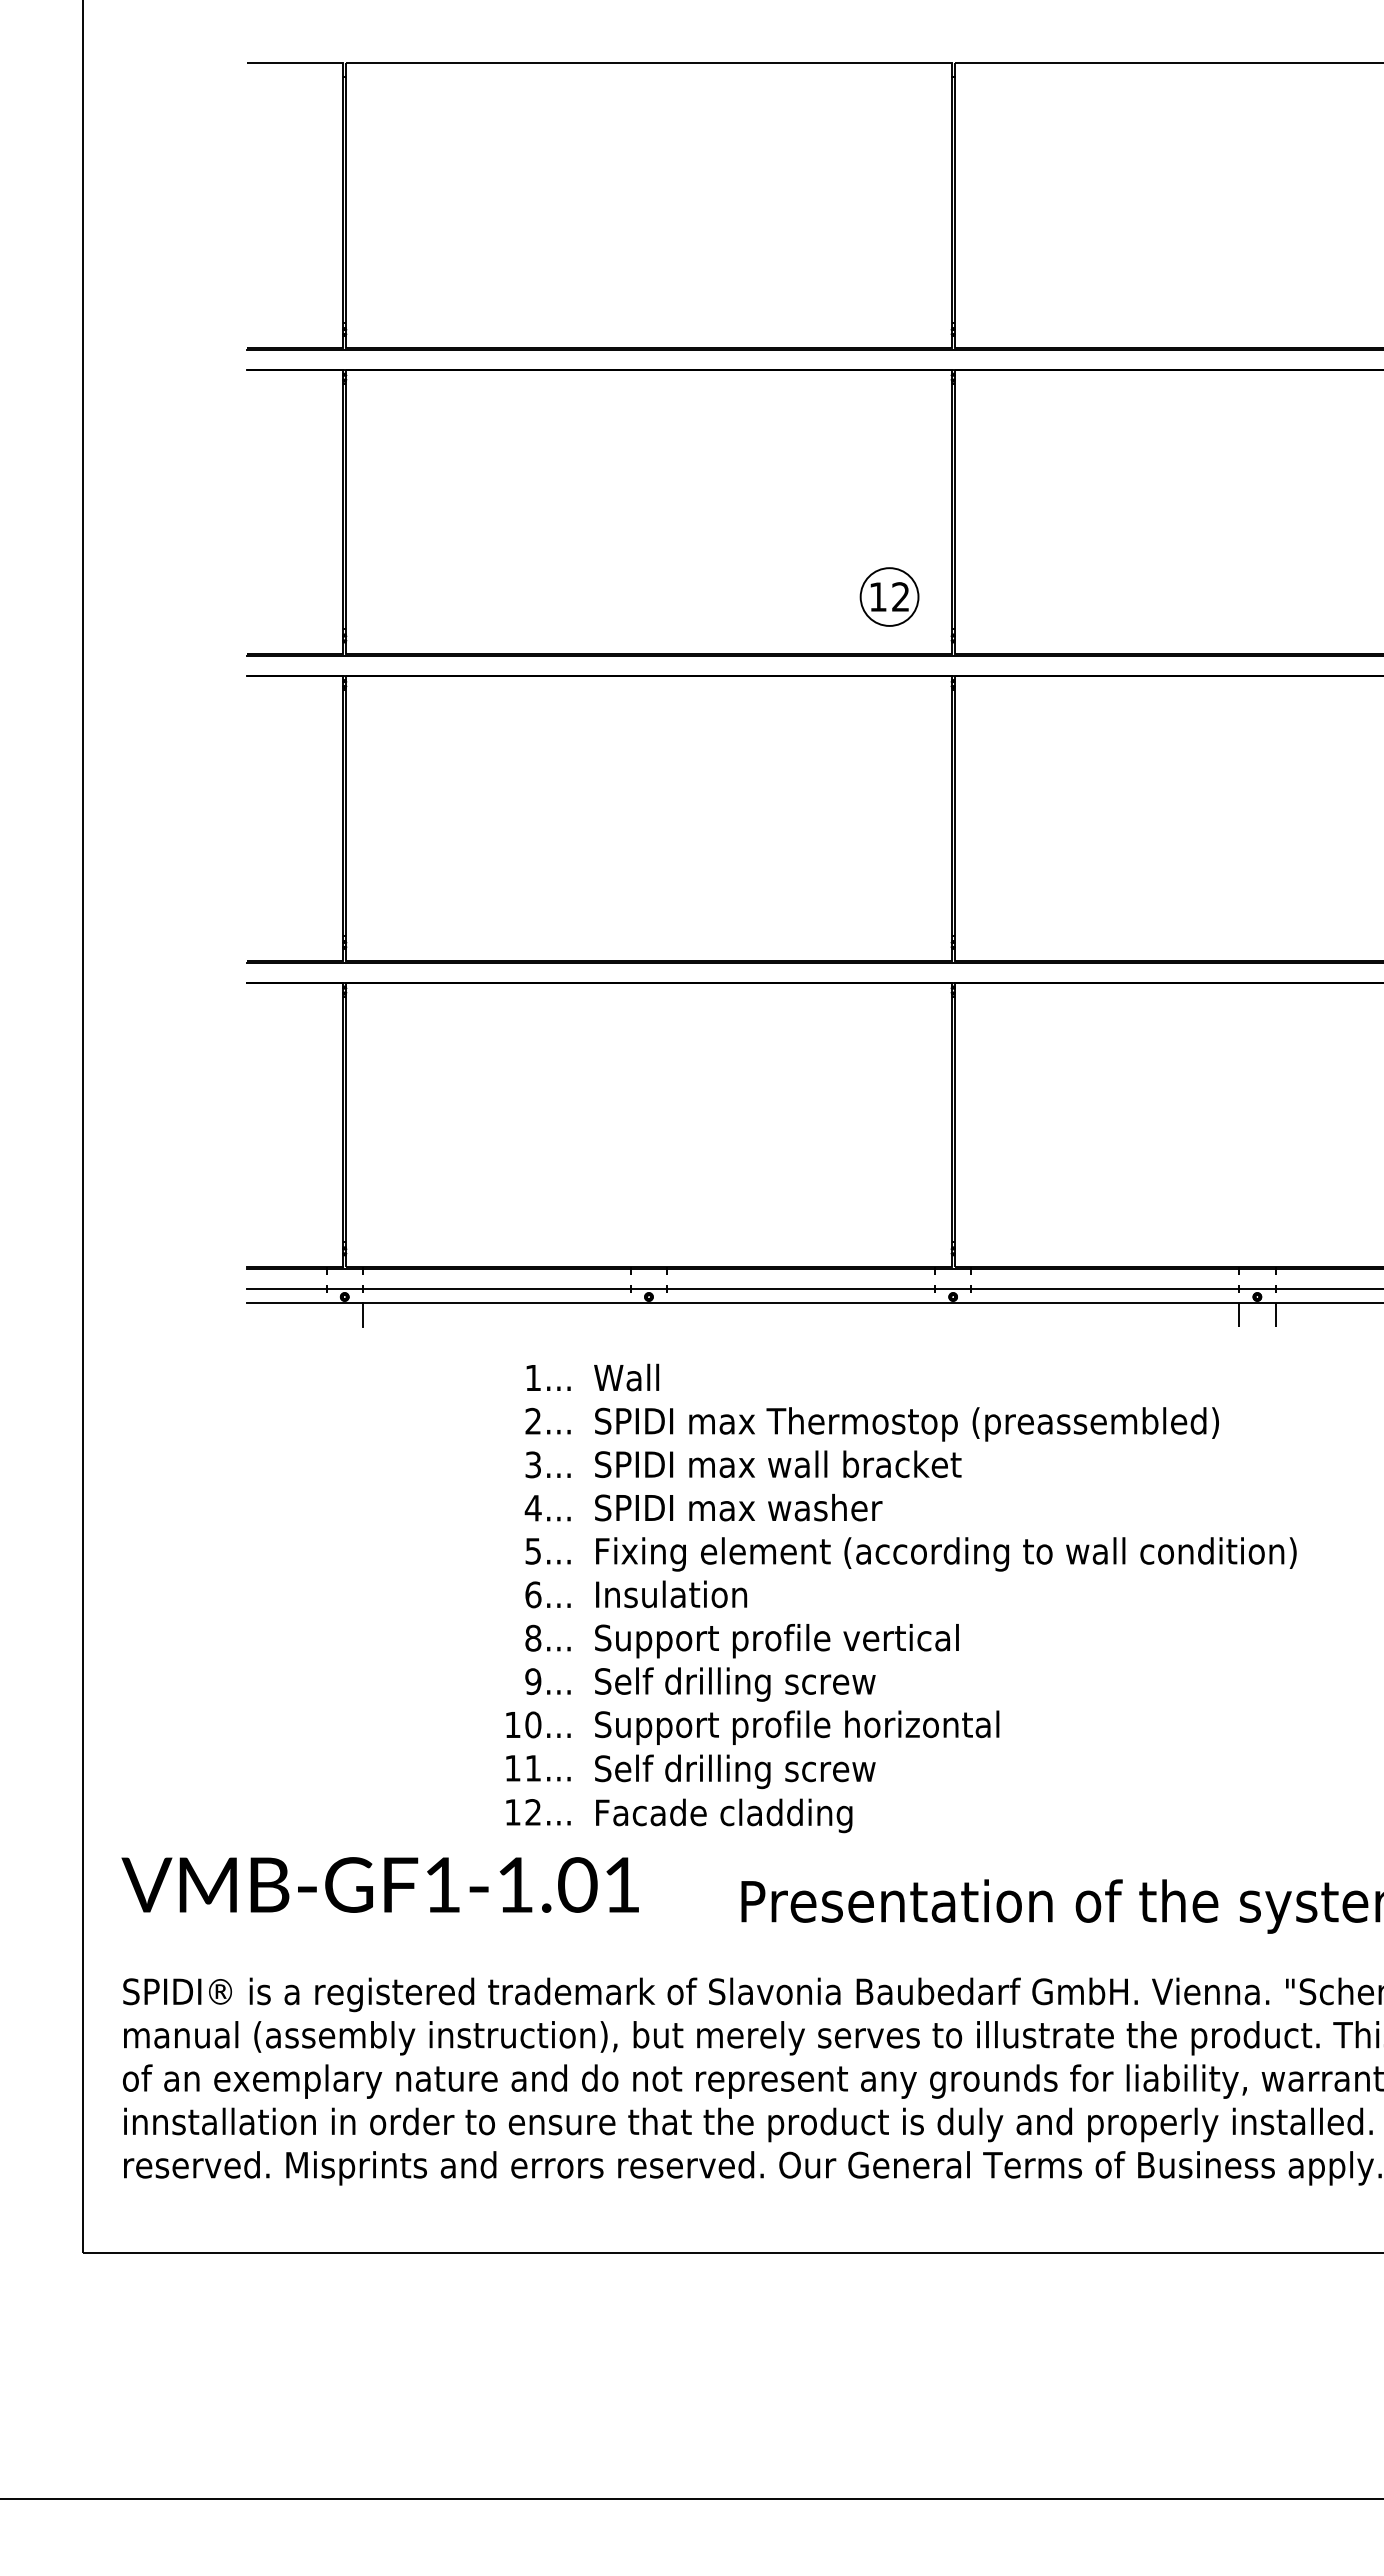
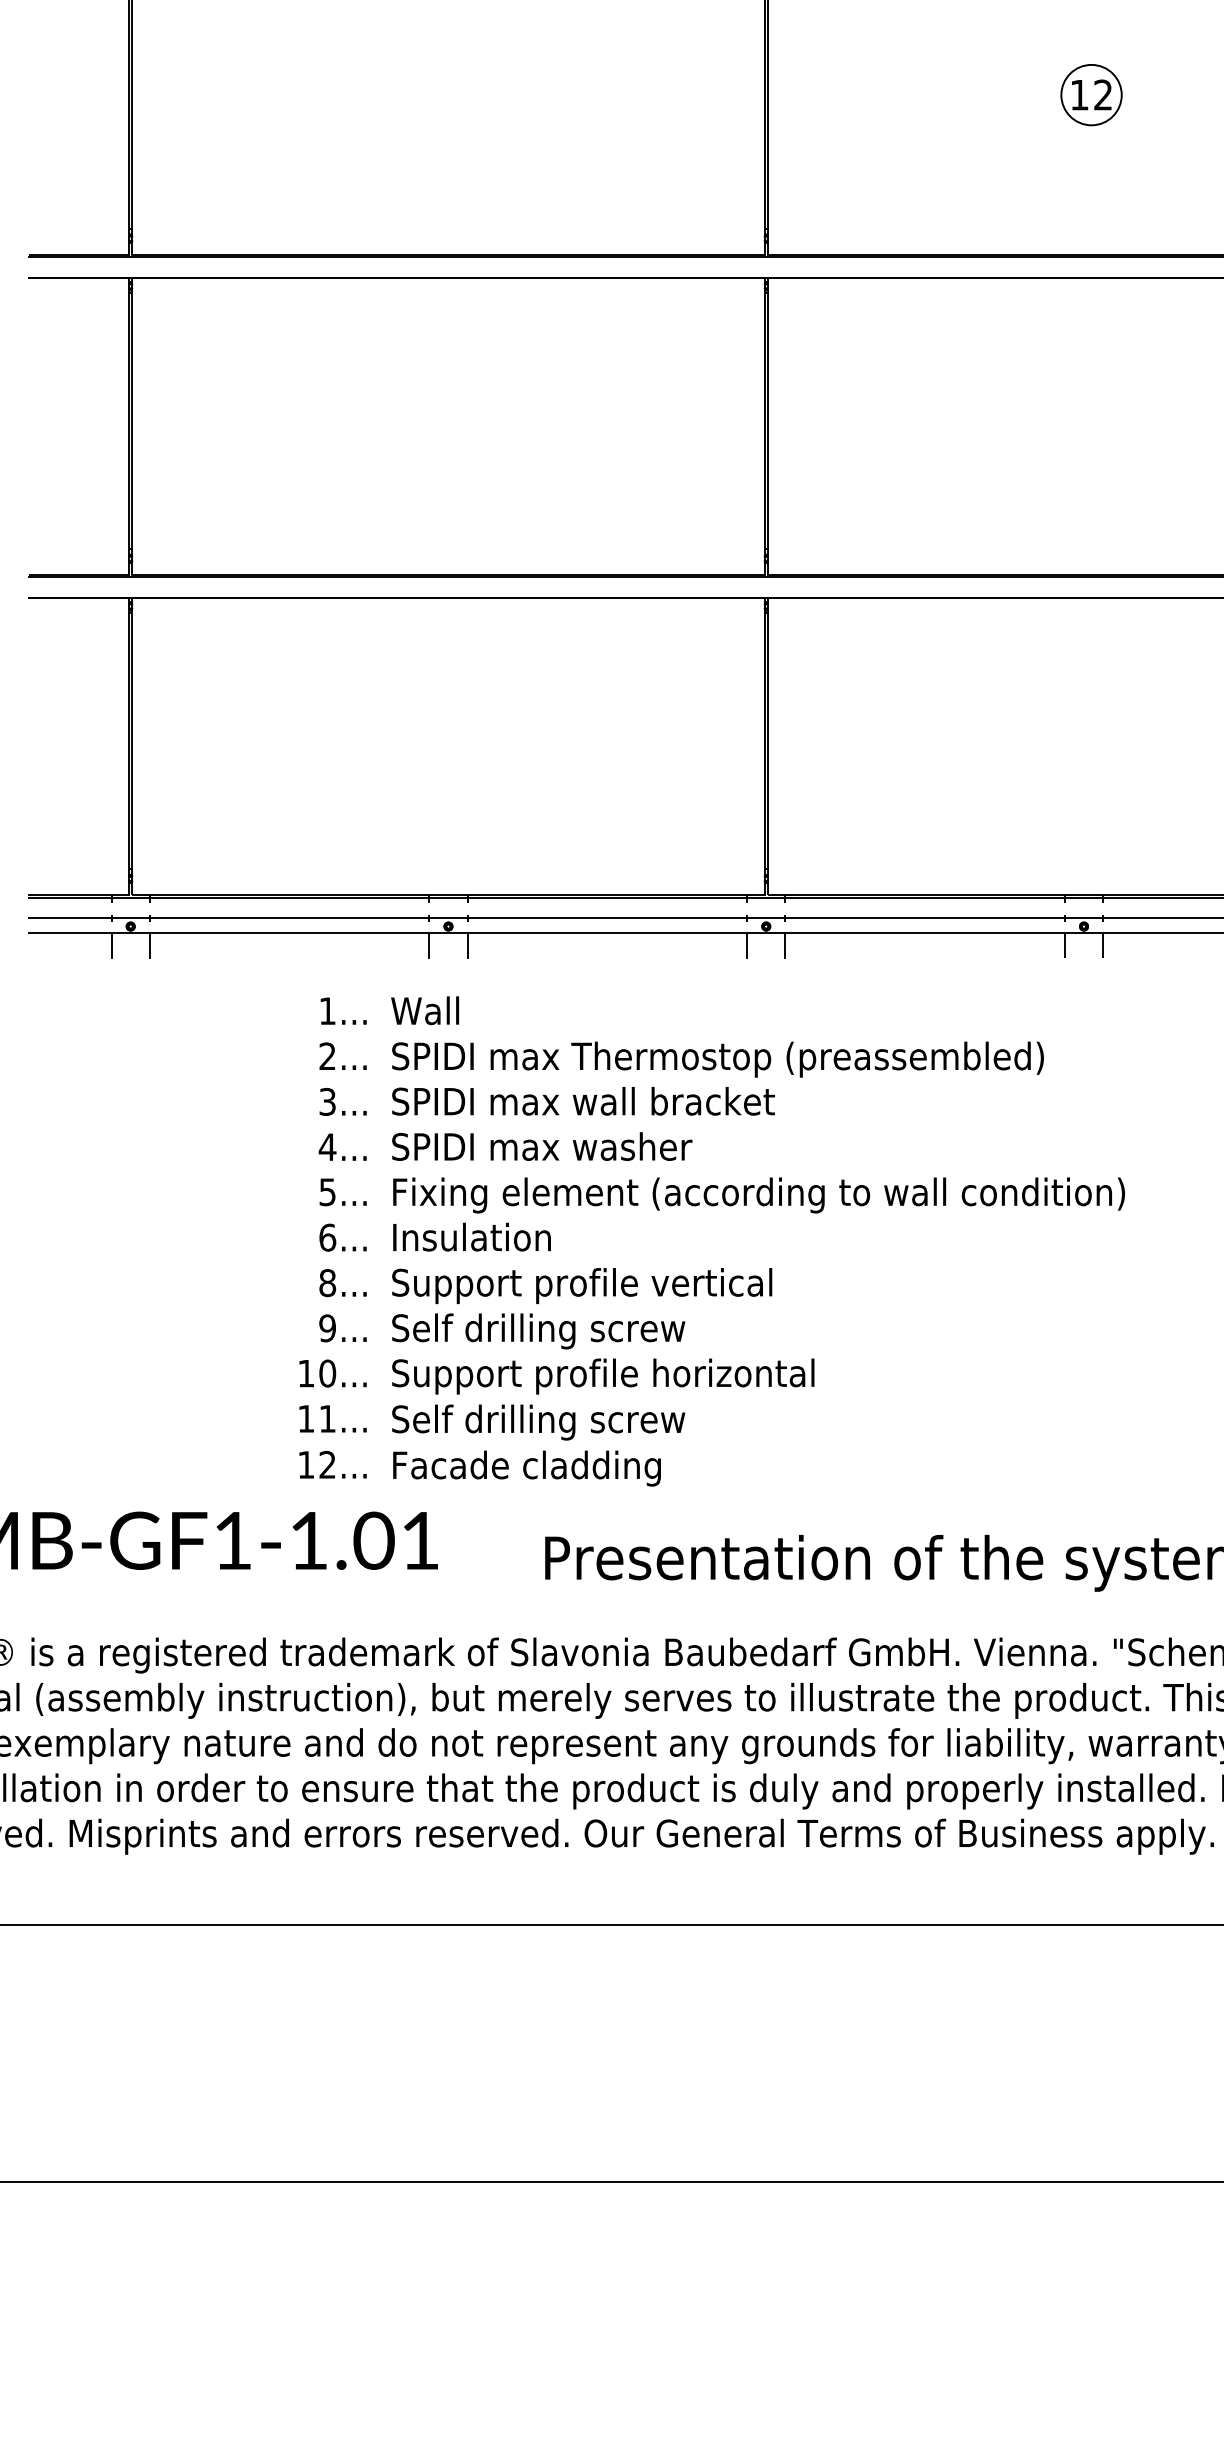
part: (889, 596) -> (1091, 94), moved
line: (326, 1315) -> (111, 945), added
line: (630, 1315) -> (429, 945), added
line: (667, 1315) -> (467, 945), added
line: (934, 1315) -> (746, 945), added
line: (971, 1315) -> (785, 945), added

